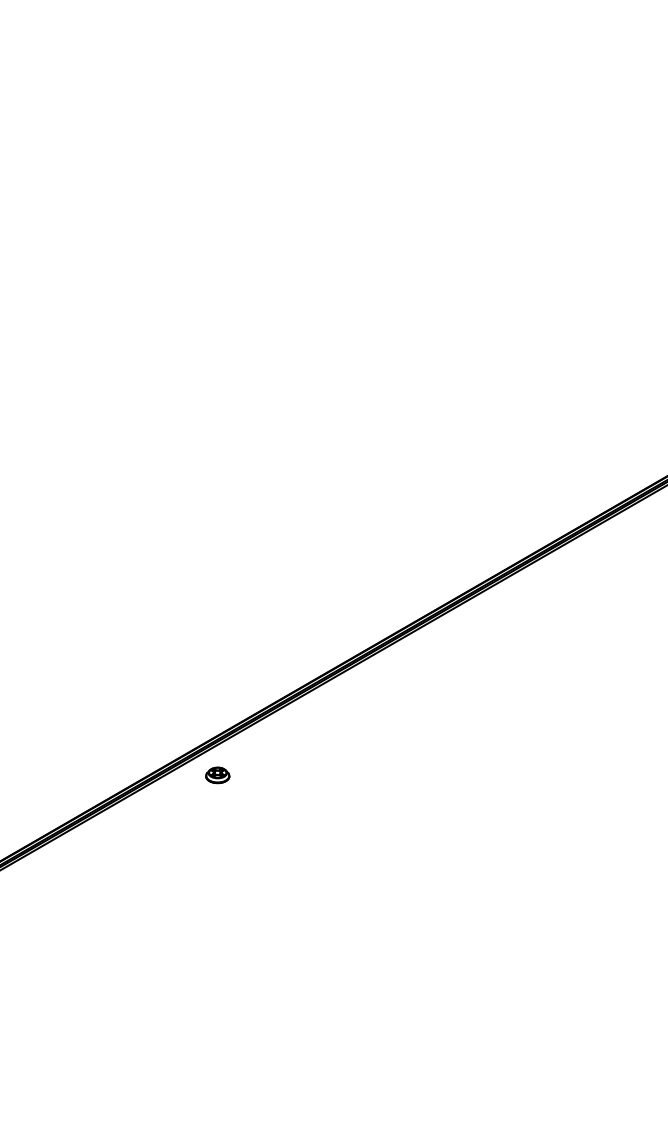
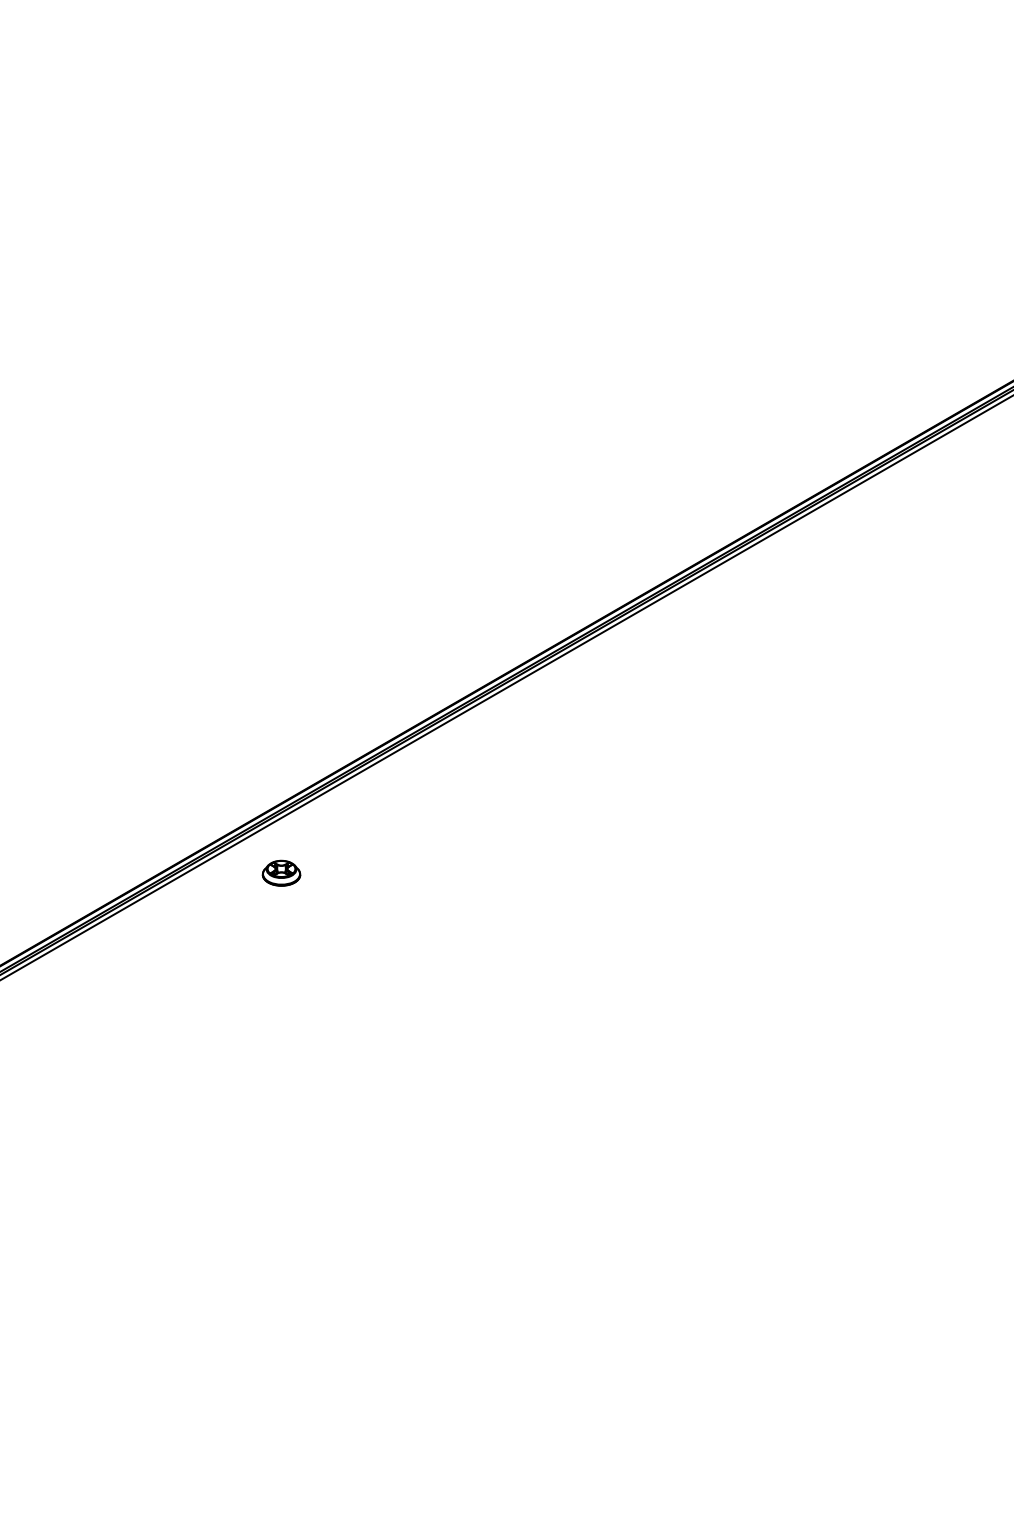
part: (217, 775) -> (281, 873), moved

